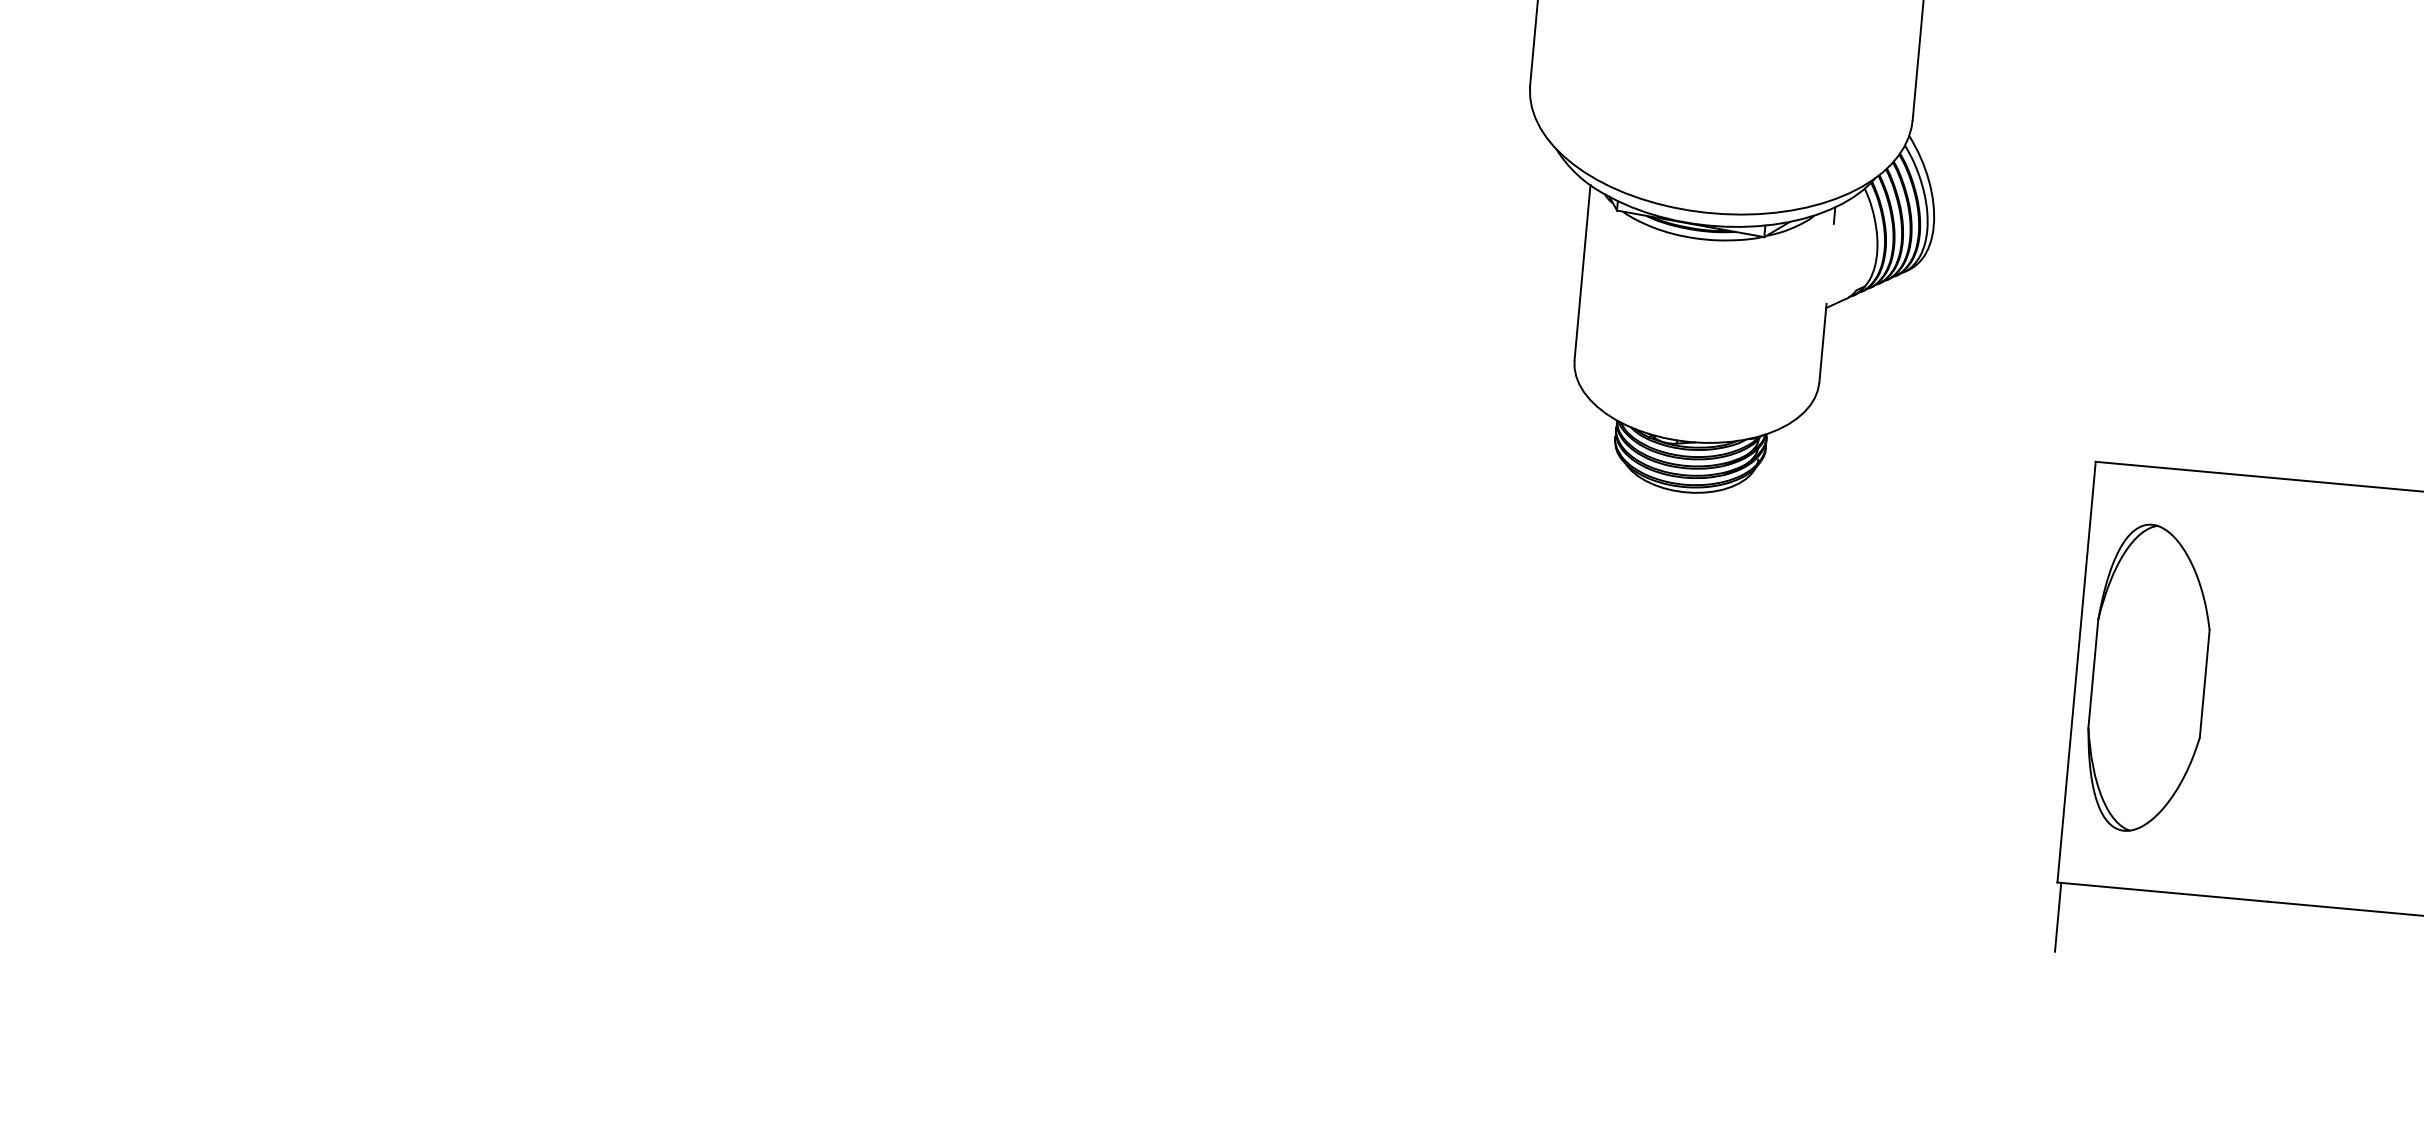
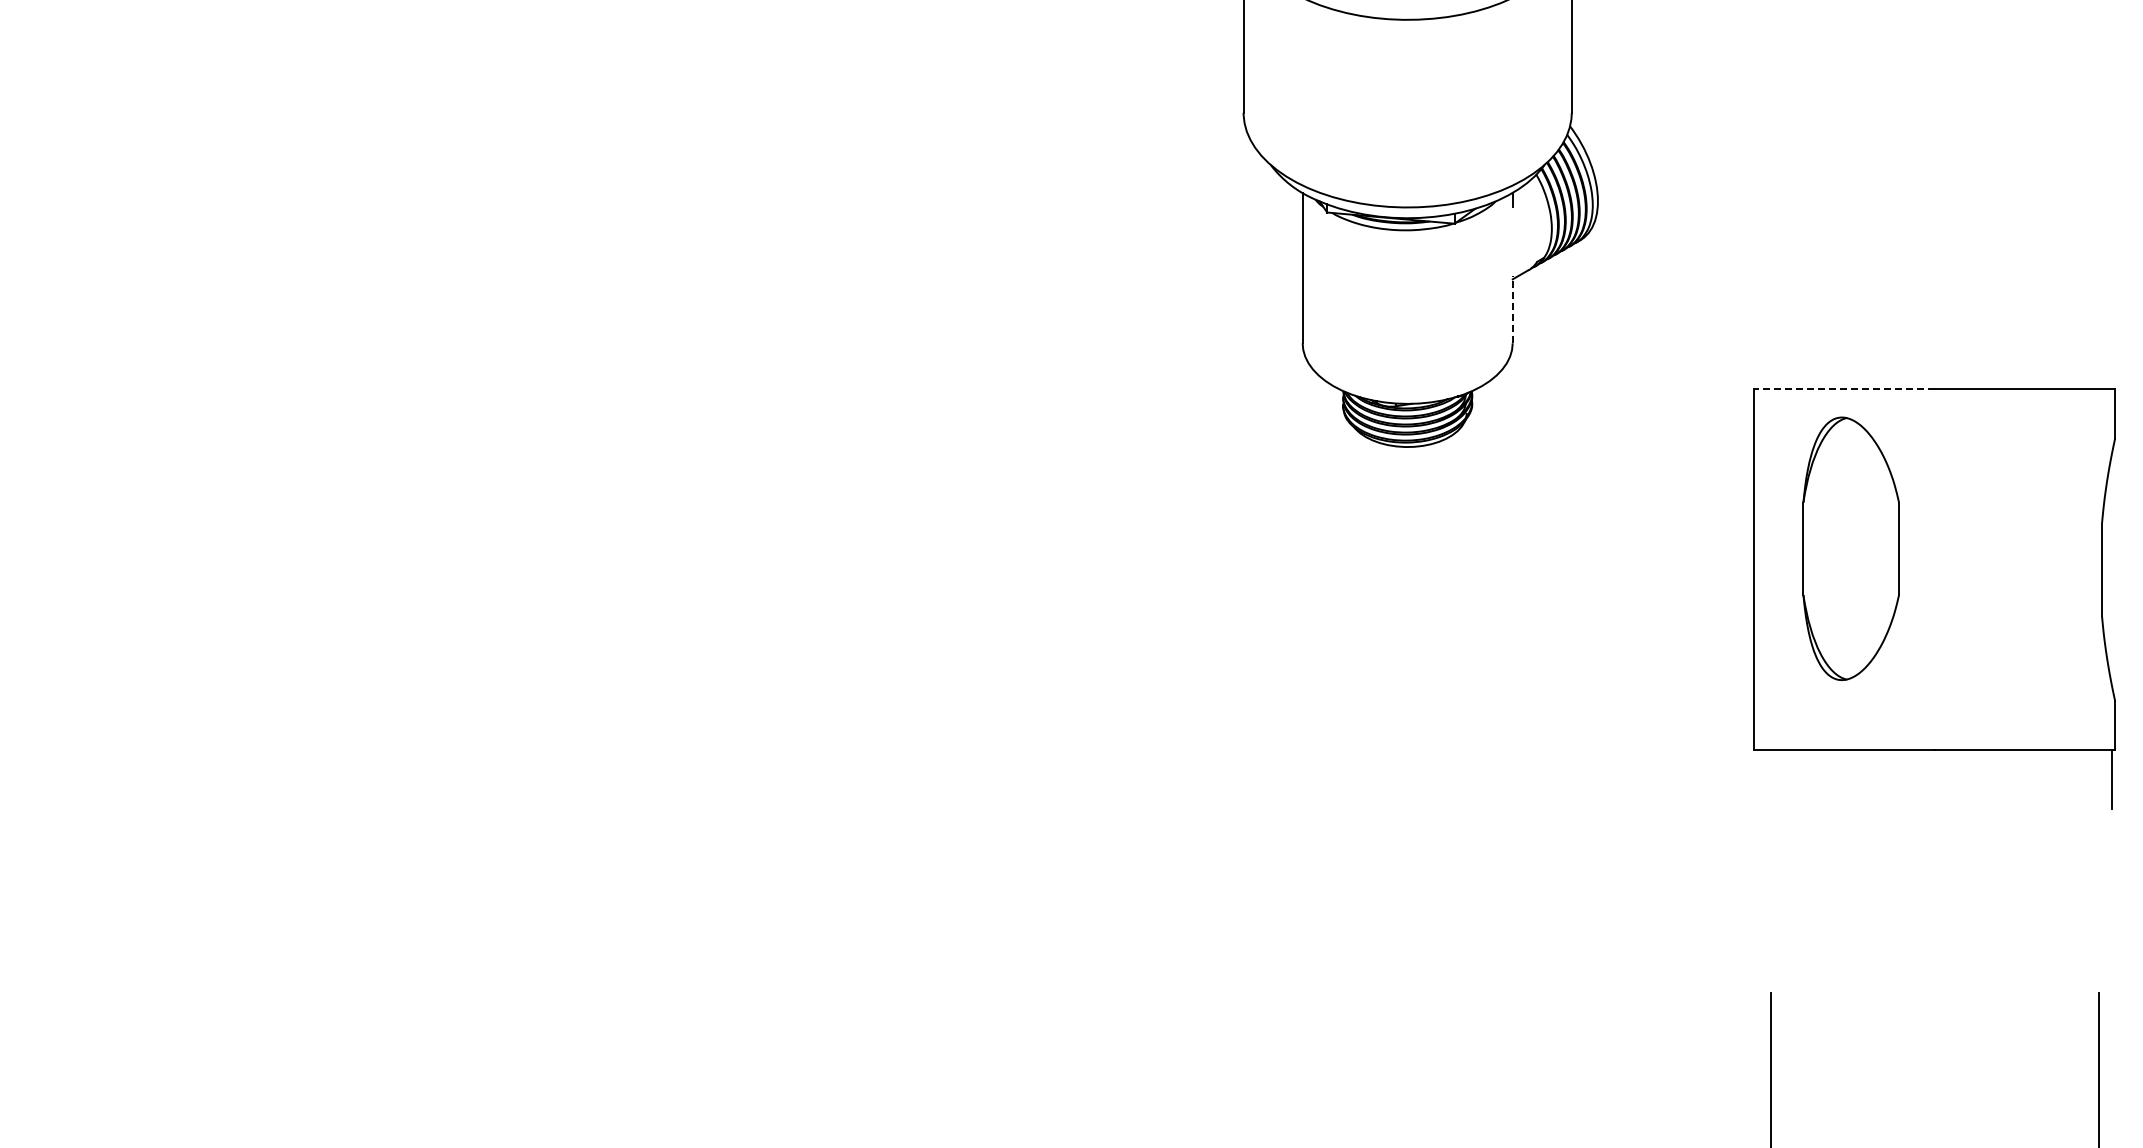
line: (1822, 343) -> (1512, 309), solid -> dashed
line: (2199, 471) -> (1843, 389), solid -> dashed
part: (2148, 678) -> (1850, 548), moved
line: (2058, 916) -> (1757, 779), removed

